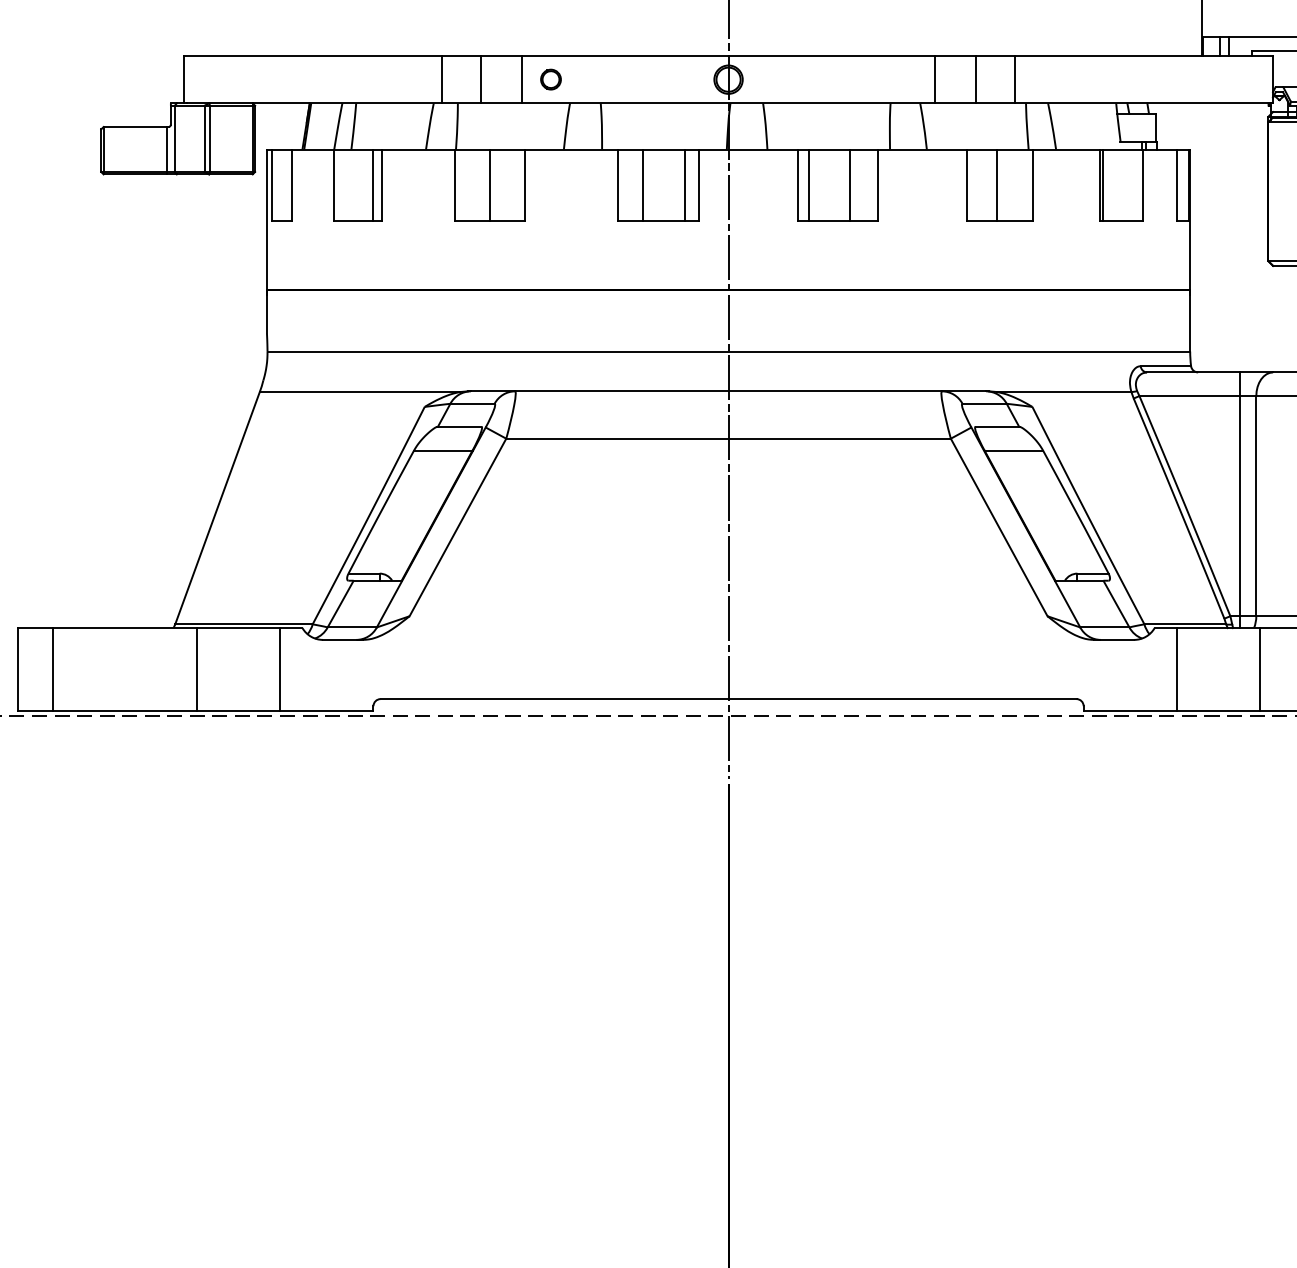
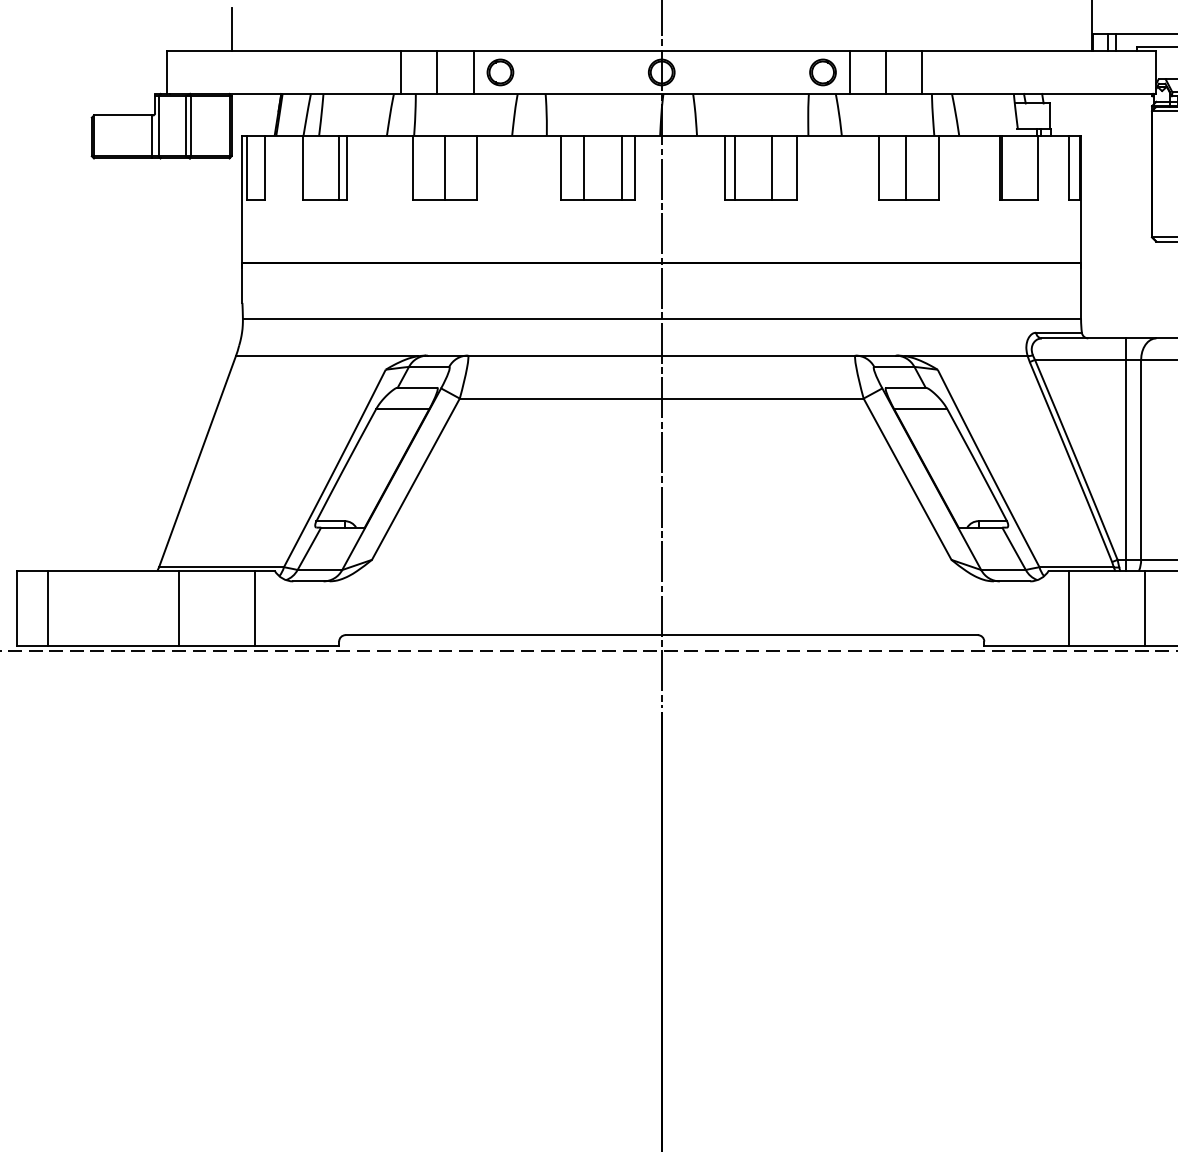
line: (255, 32) -> (231, 29), added
part: (550, 79) -> (499, 72), size x1.43
part: (906, 79) -> (823, 72), added

